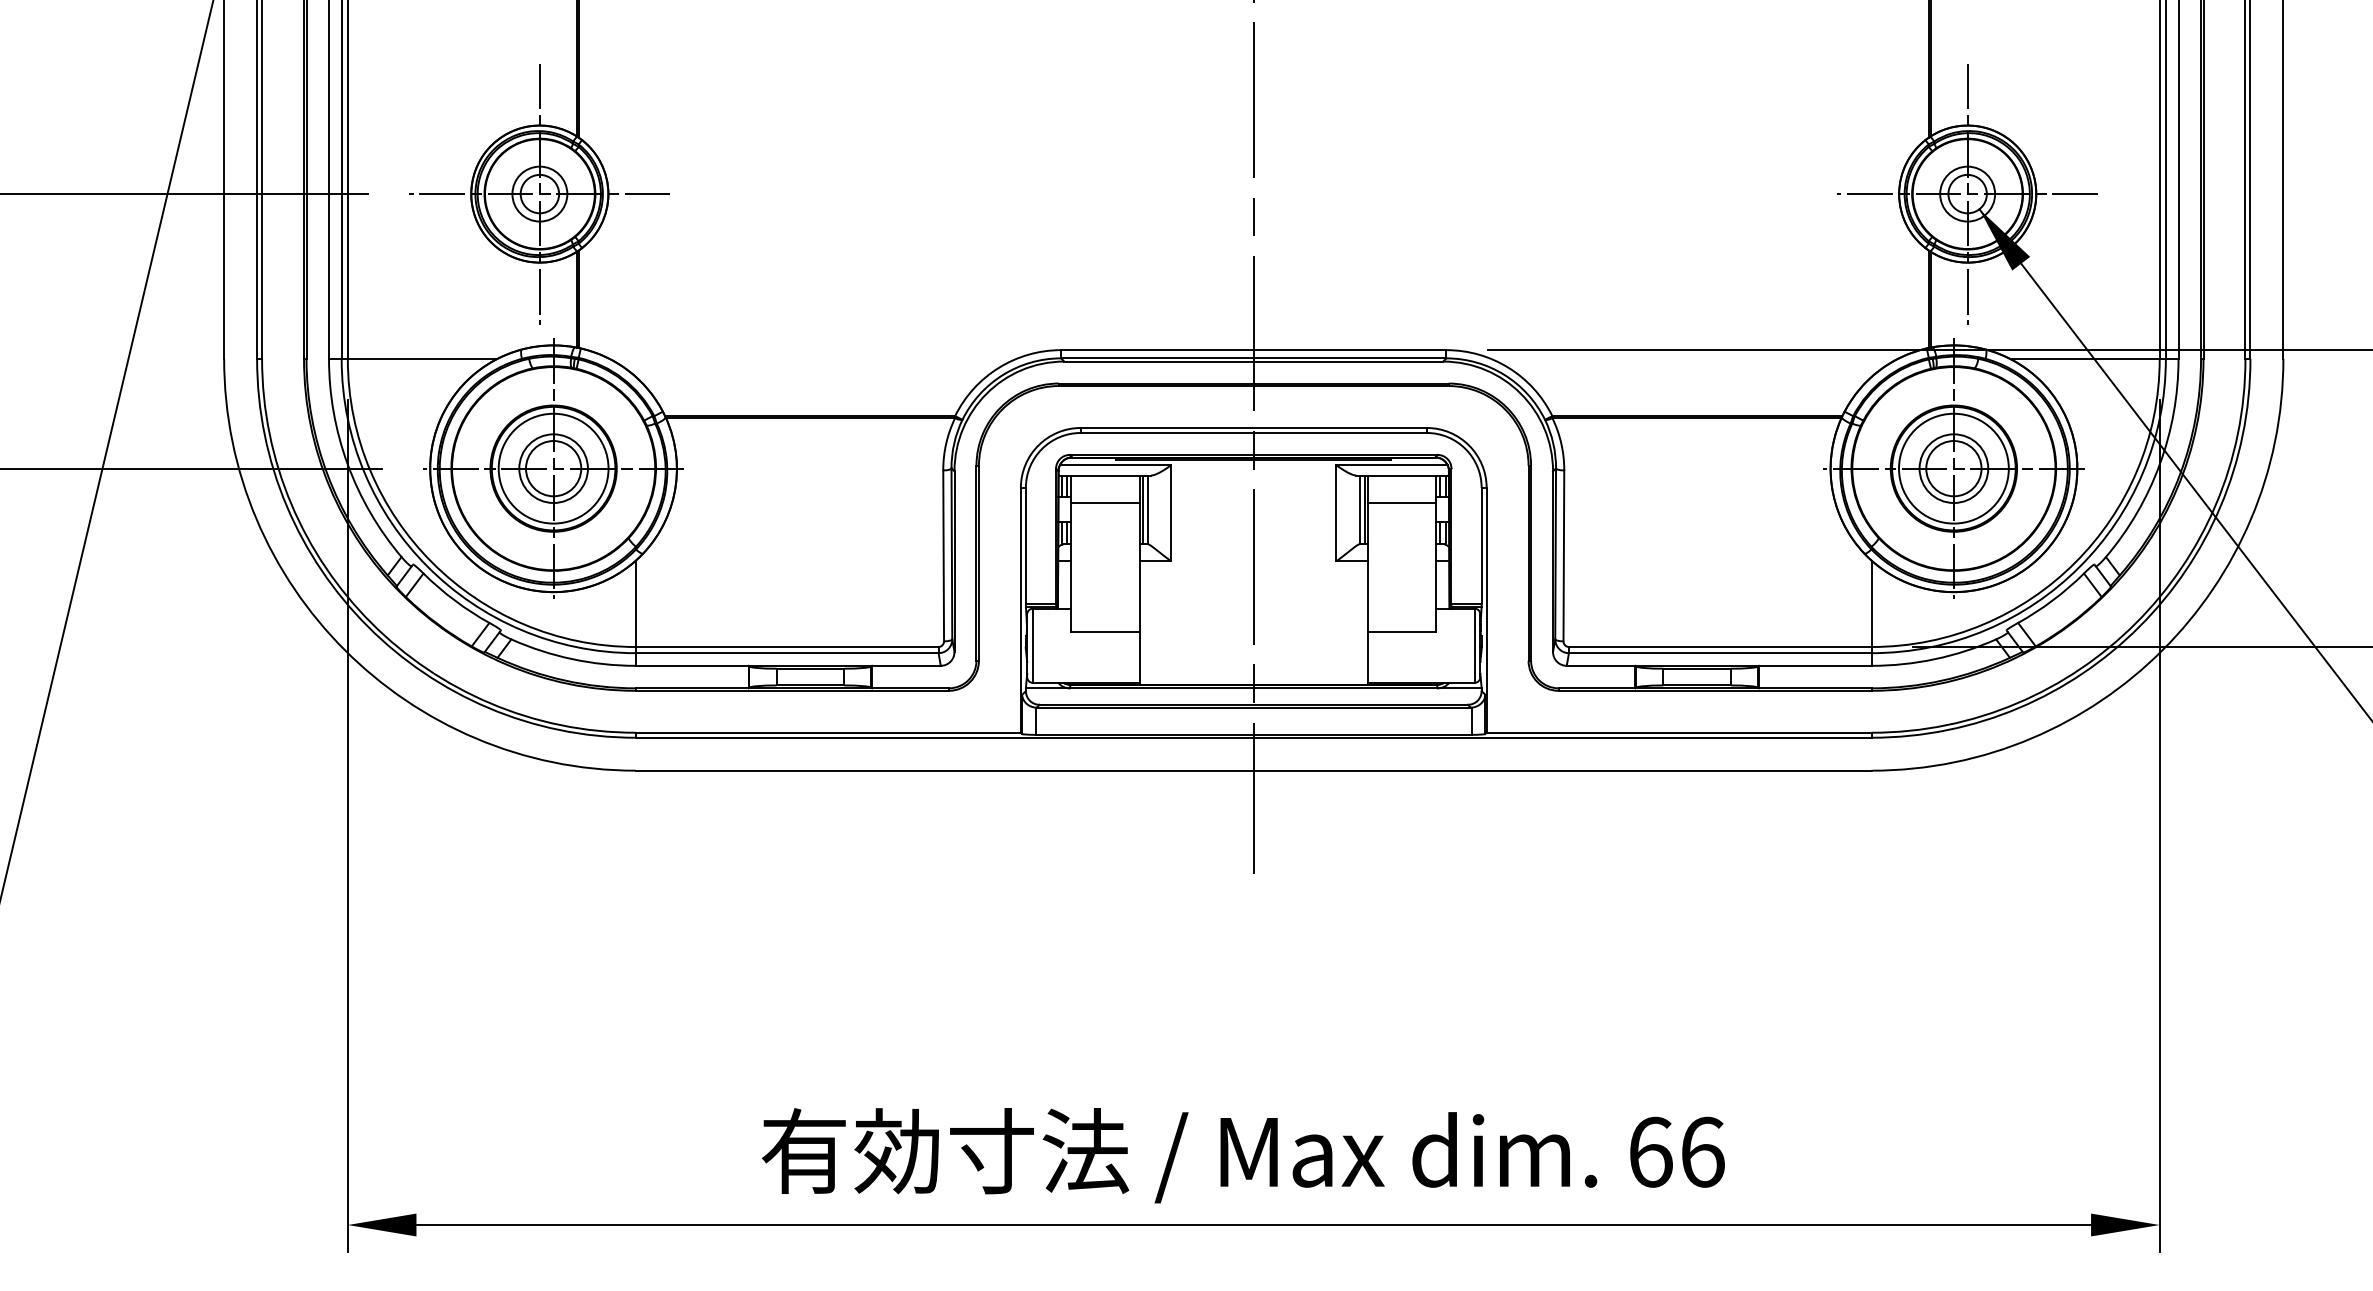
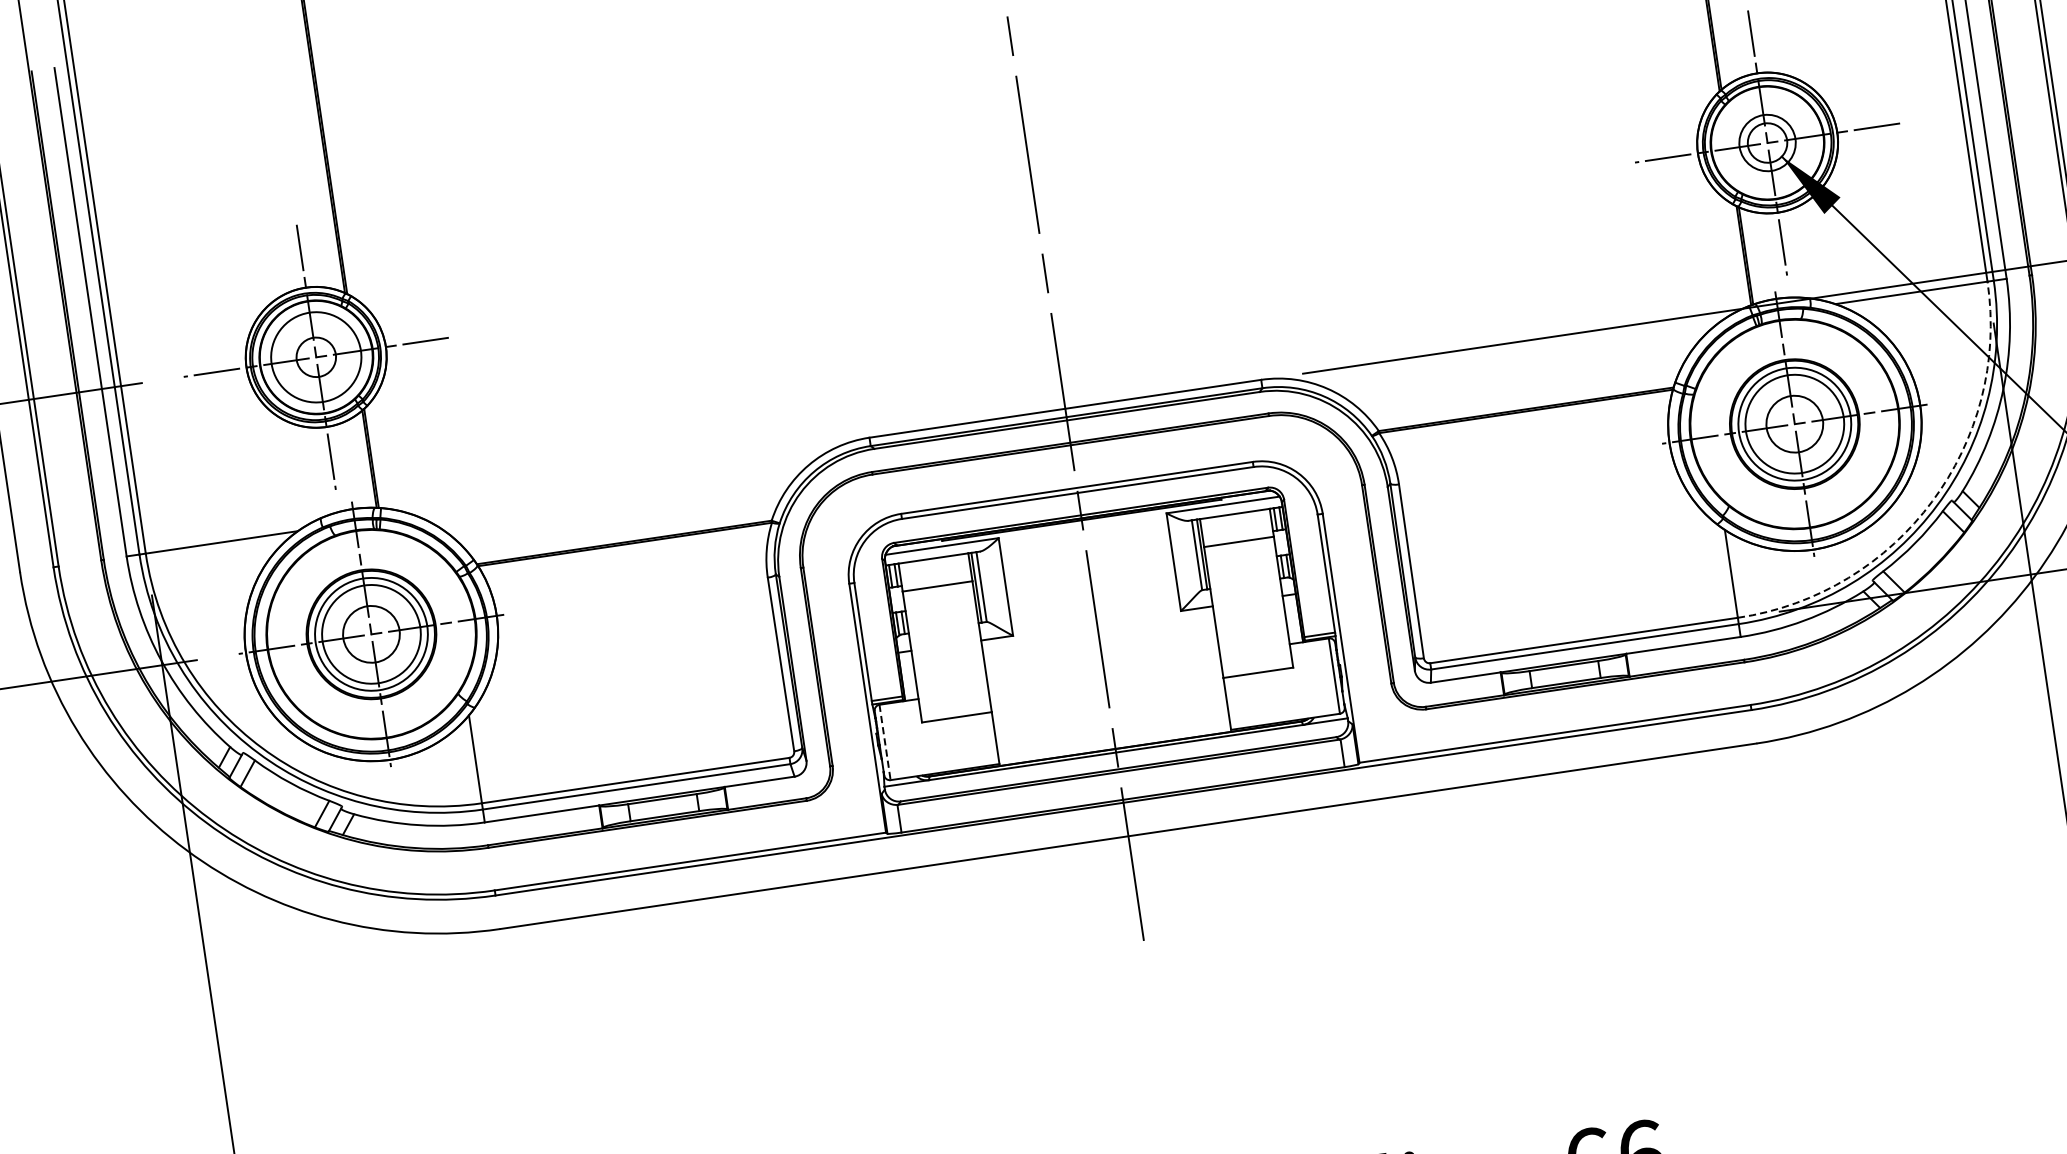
circle: (539, 193) -> (315, 356), size x1.6
circle: (553, 468) -> (371, 634), size x1.4
circle: (1953, 468) -> (1794, 424), size x1.4
arc: (2075, 562) -> (1932, 501), solid -> dashed
line: (1032, 646) -> (884, 743), solid -> dashed

